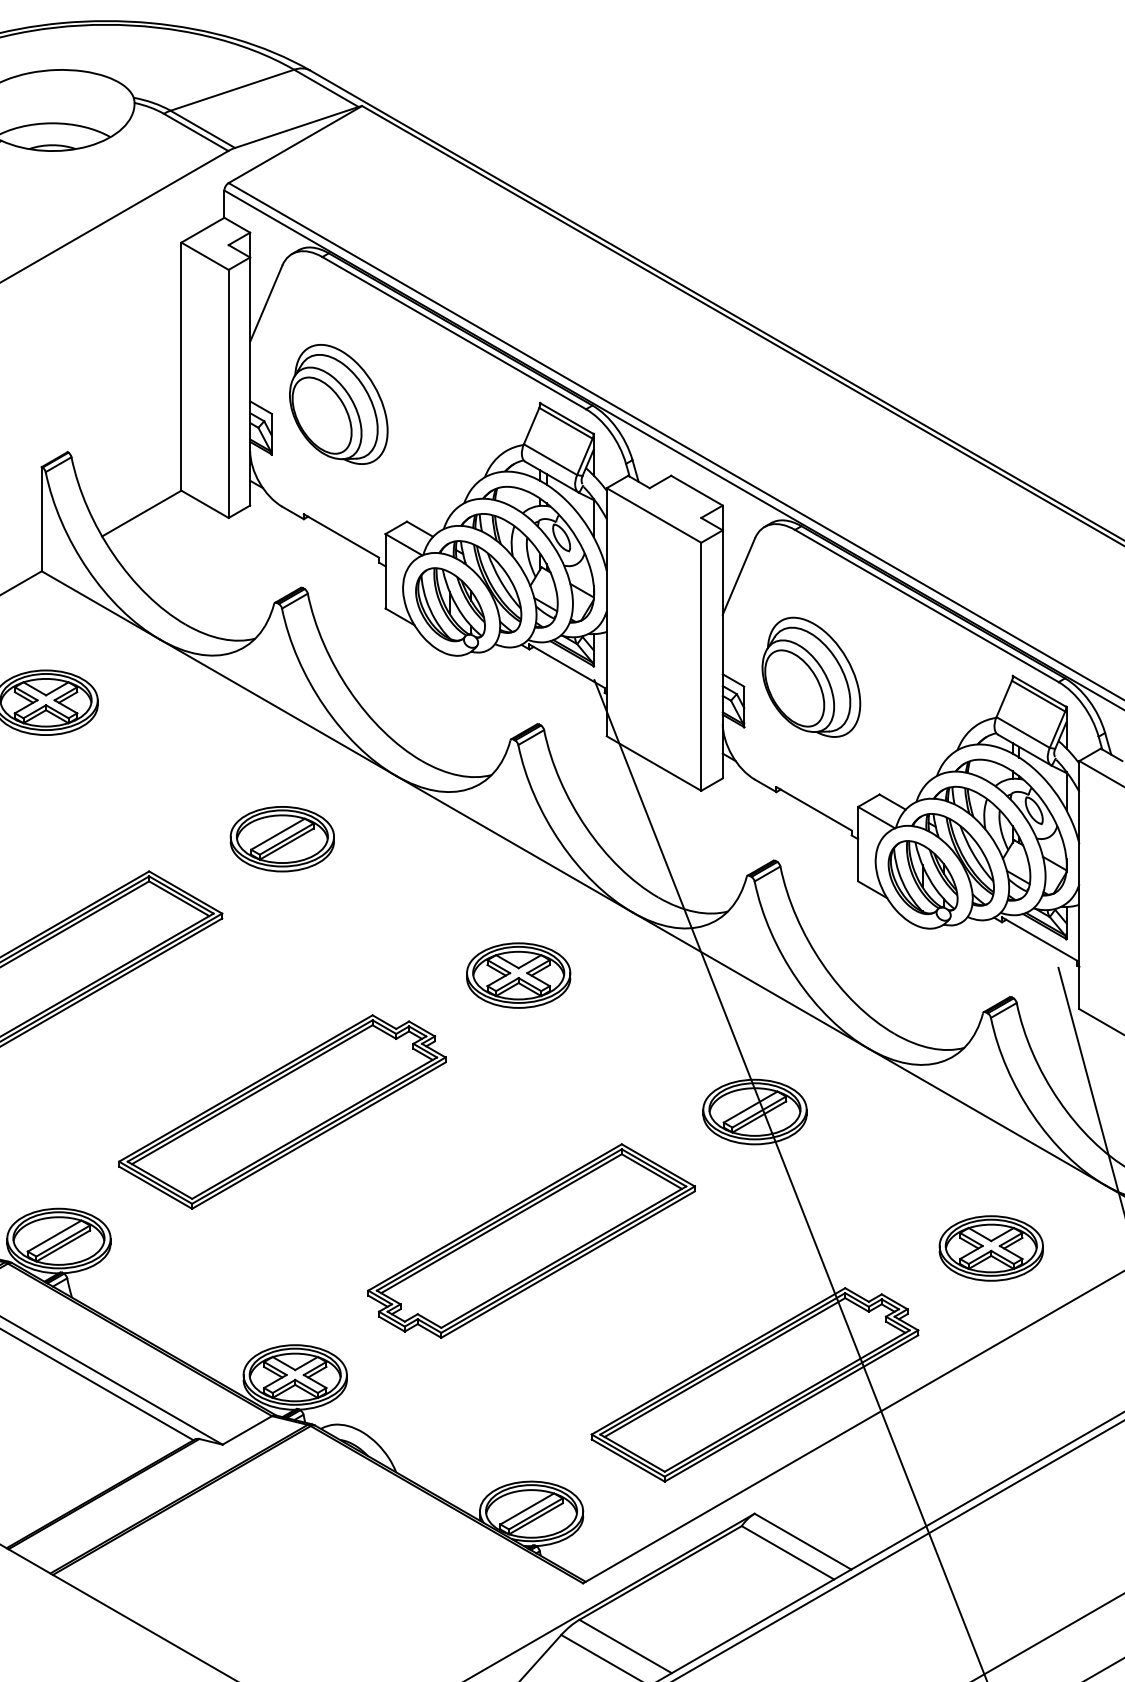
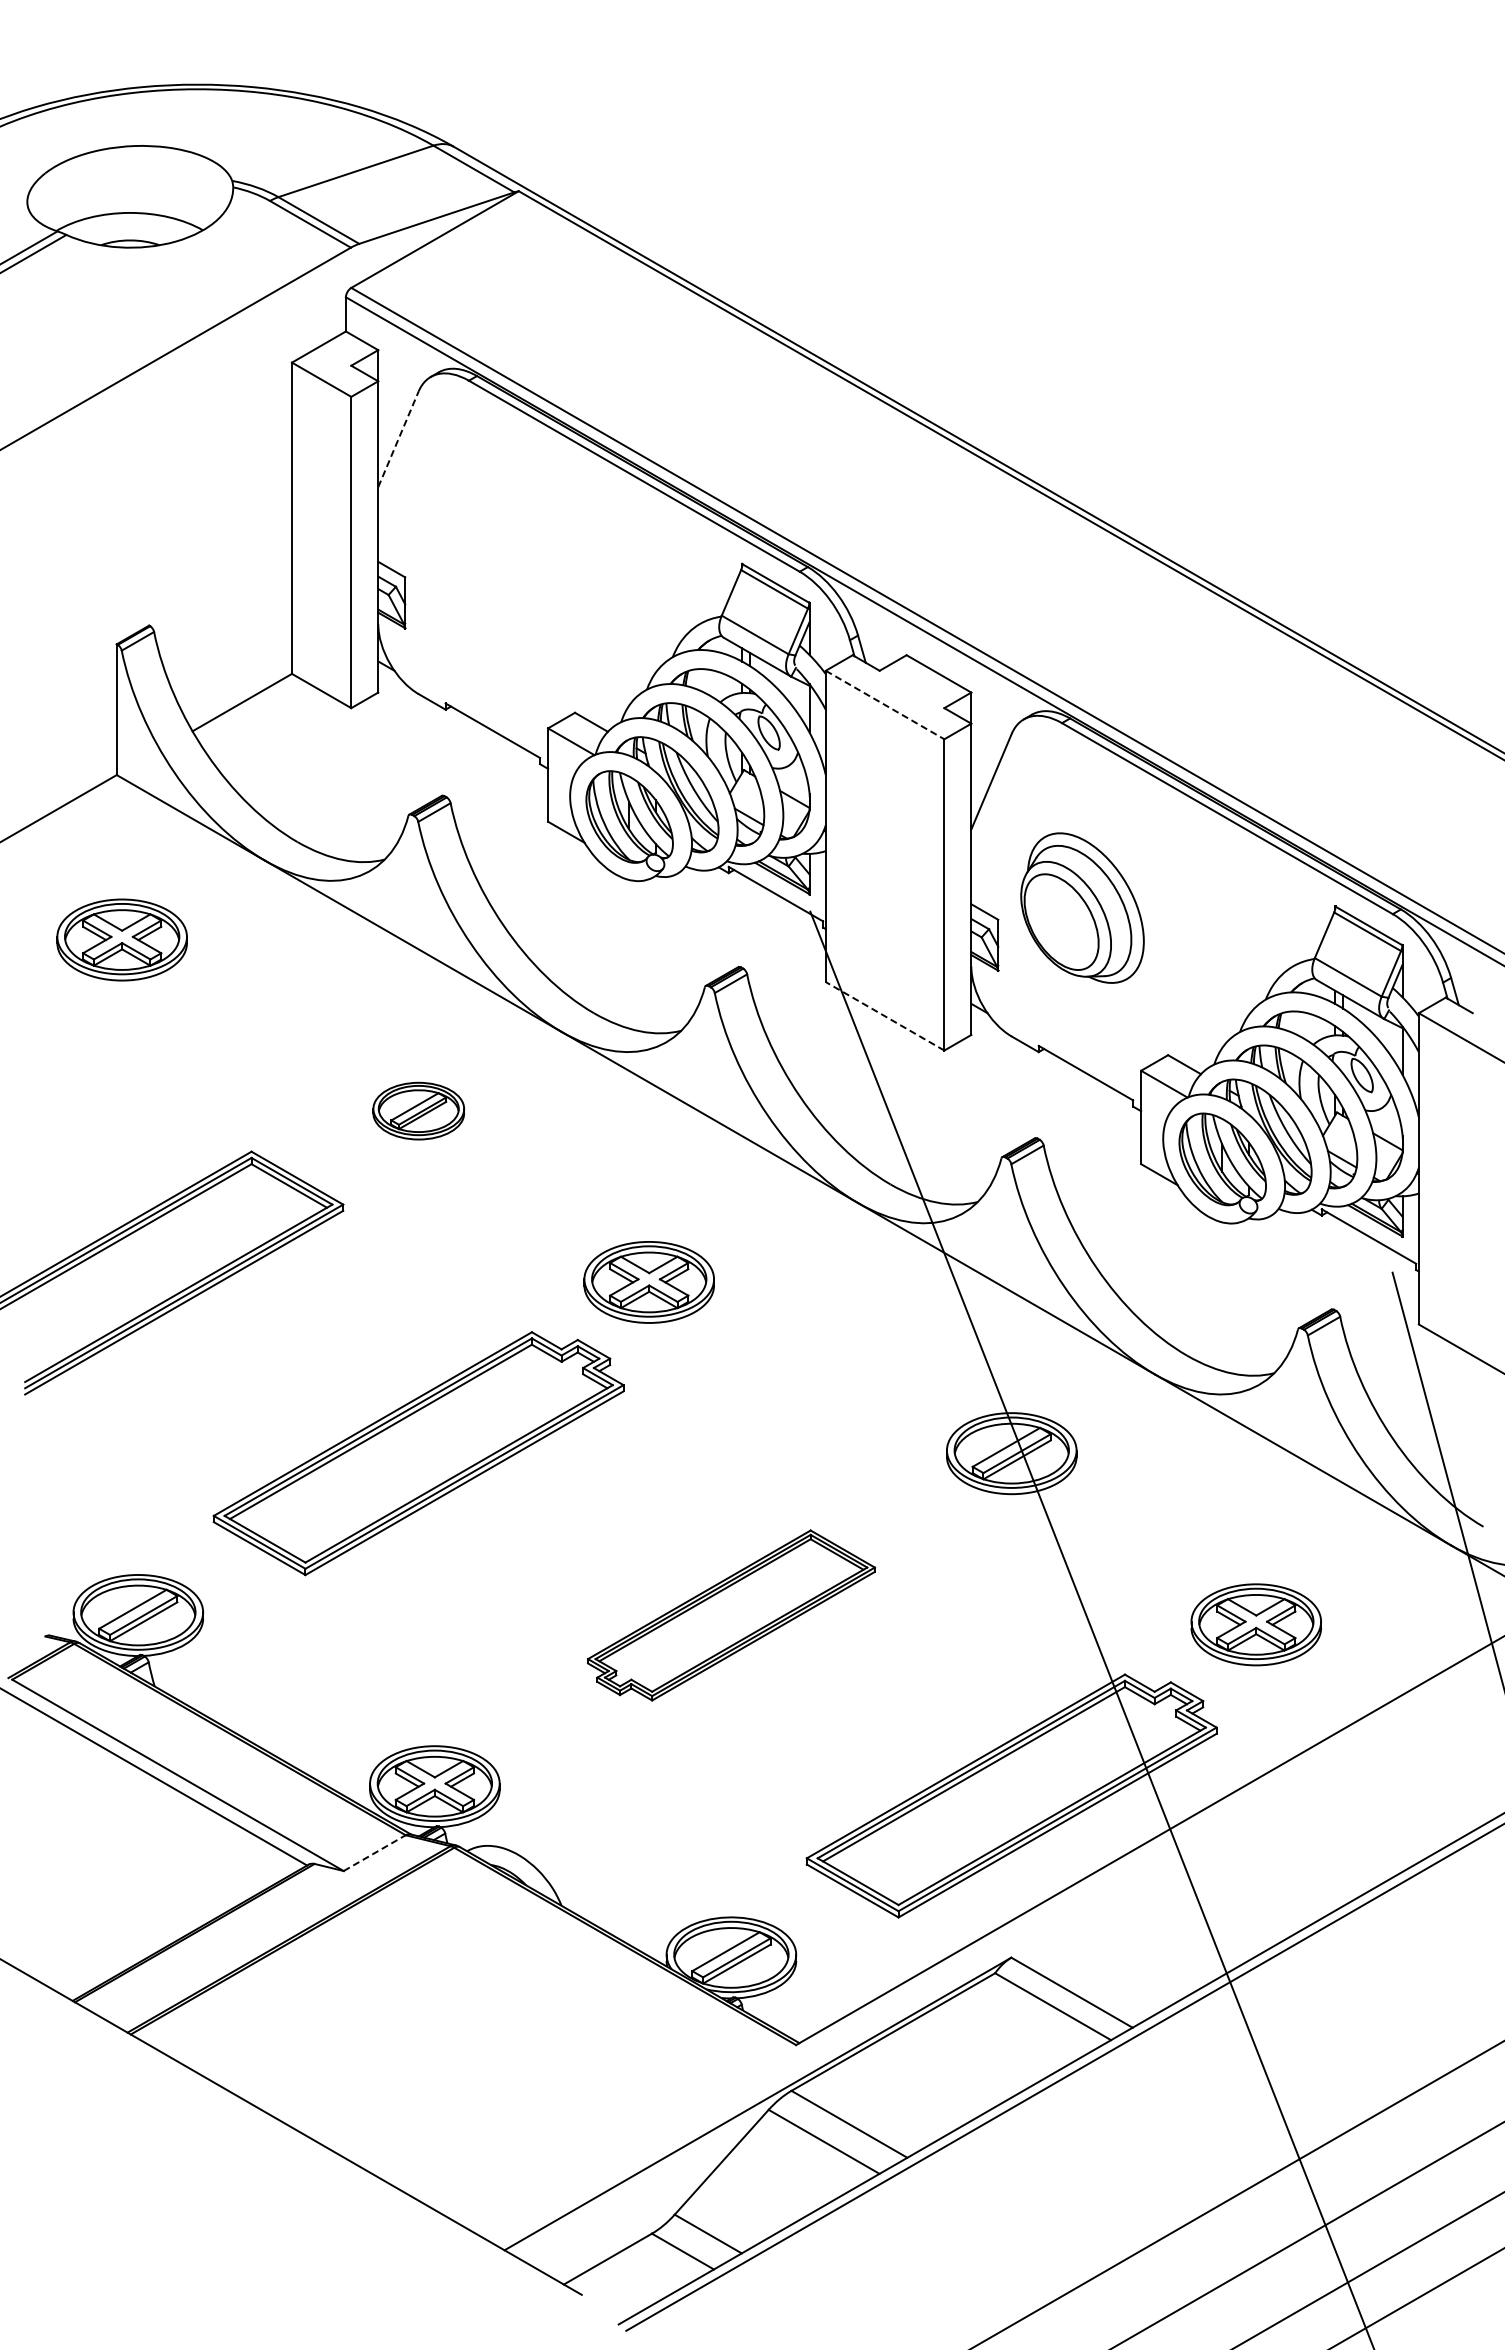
line: (266, 303) -> (398, 438), solid -> dashed
part: (338, 404) -> (489, 565), removed
line: (654, 515) -> (885, 705), solid -> dashed
line: (653, 763) -> (884, 1016), solid -> dashed
part: (282, 838) -> (418, 1110), size x0.7
part: (518, 975) -> (648, 1282), moved
part: (531, 1241) -> (731, 1615), size x0.7
part: (990, 1248) -> (1255, 1624), moved
line: (247, 1430) -> (374, 1853), solid -> dashed

